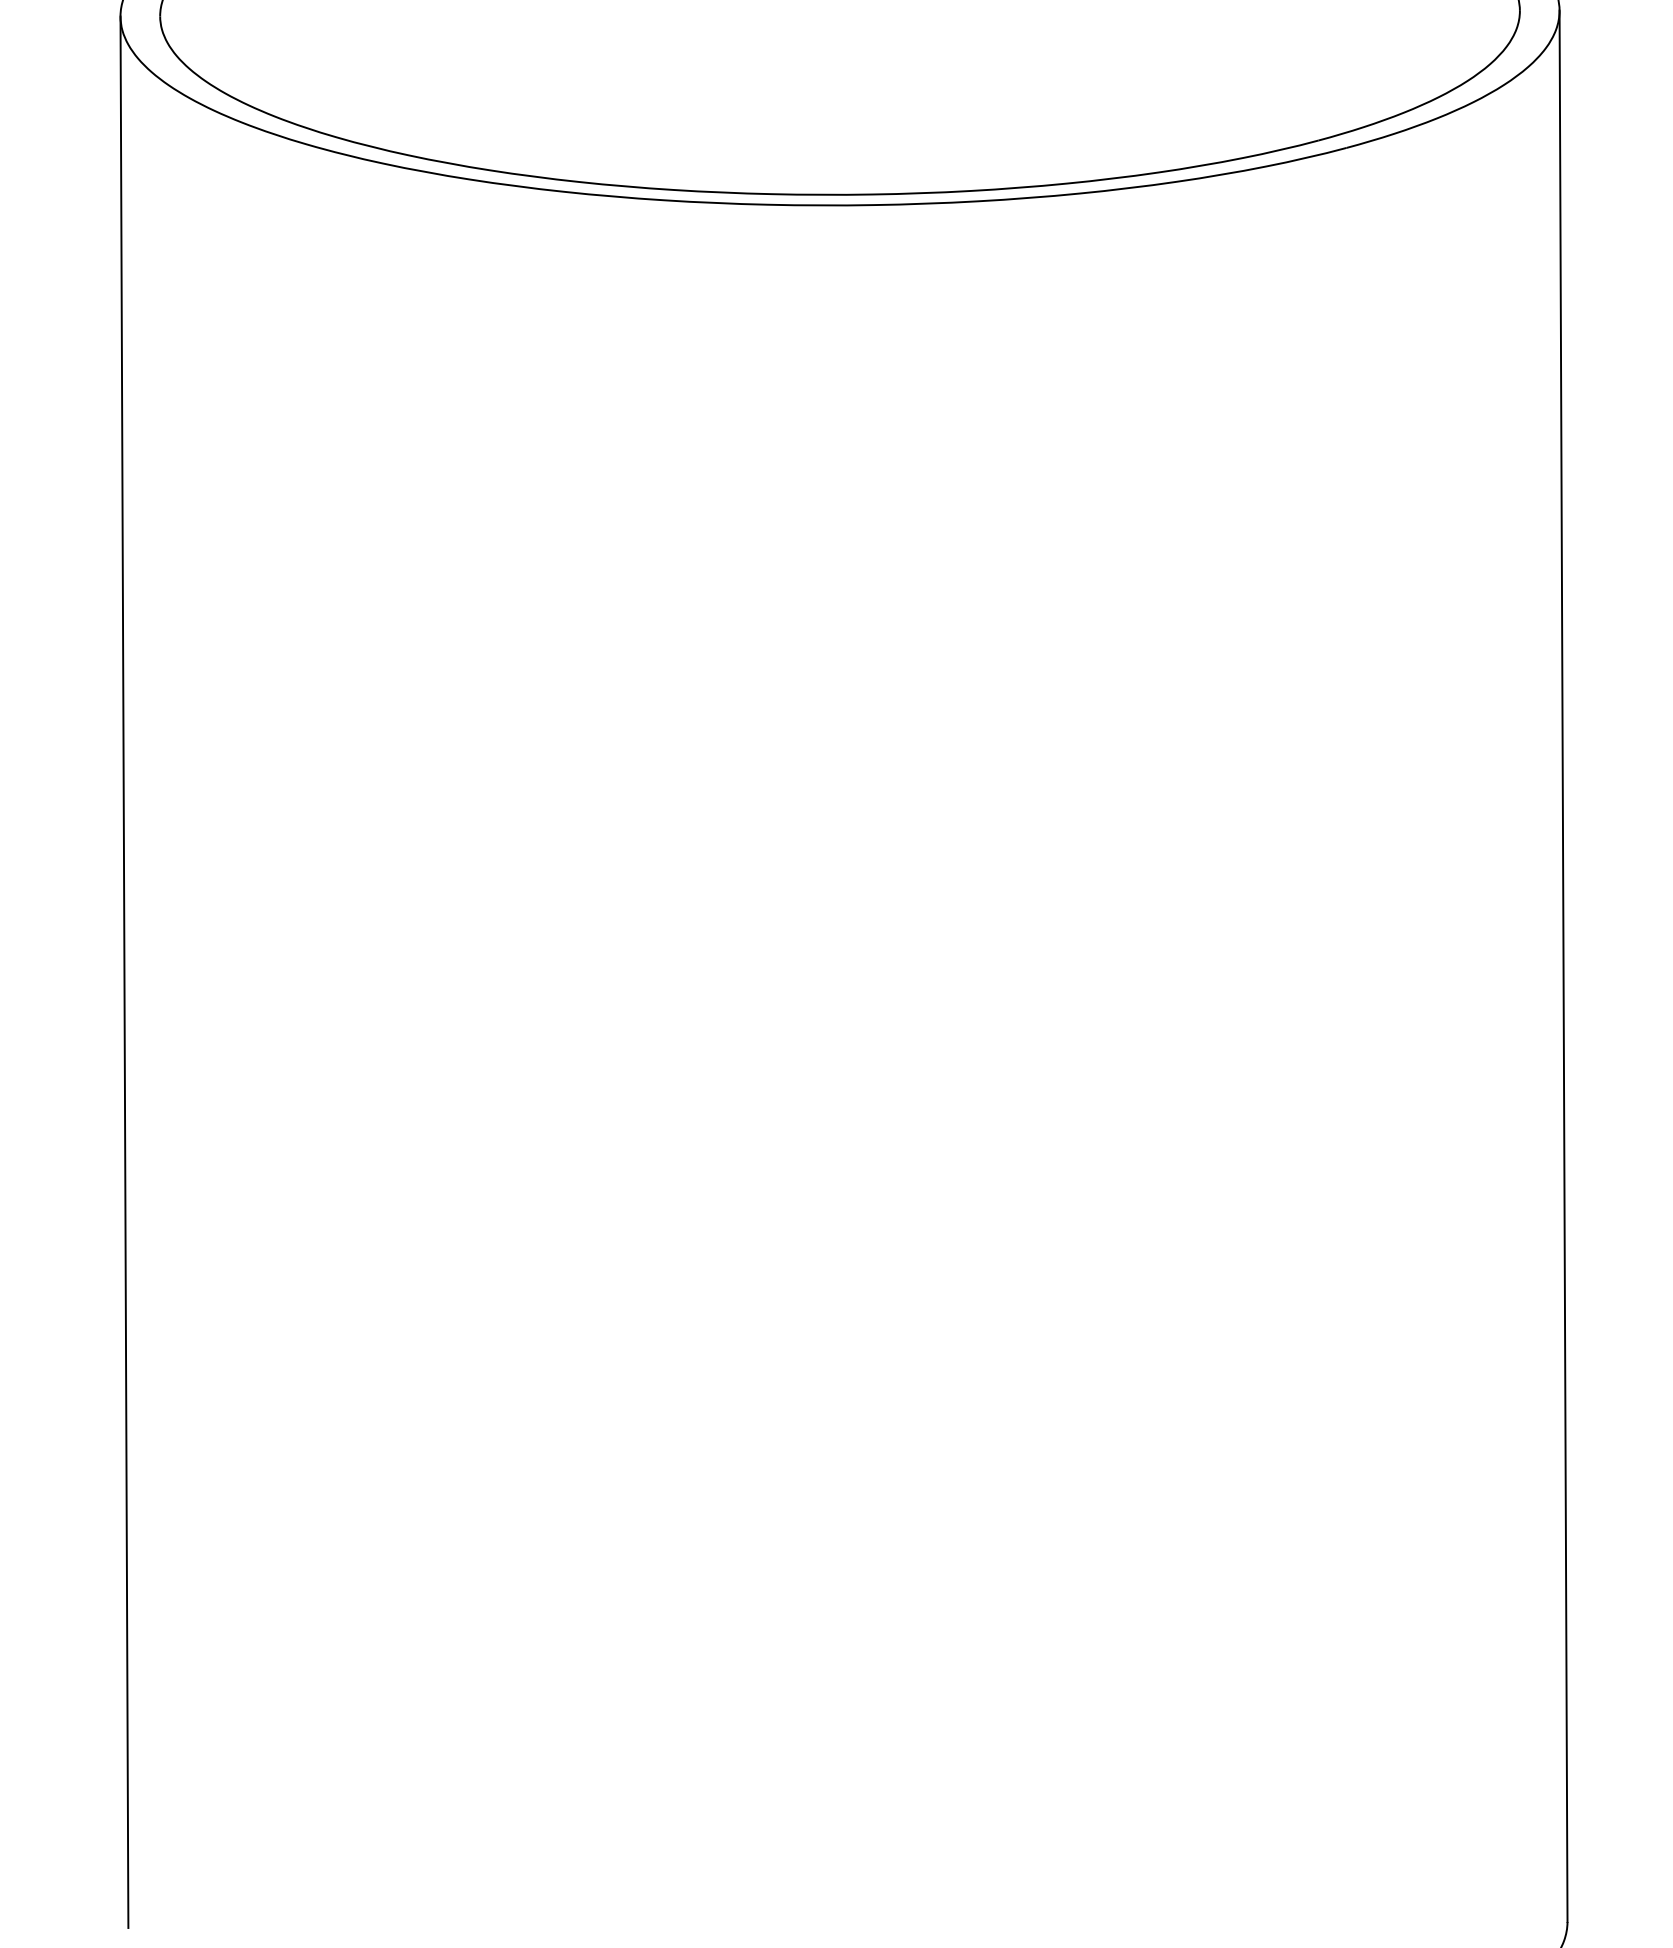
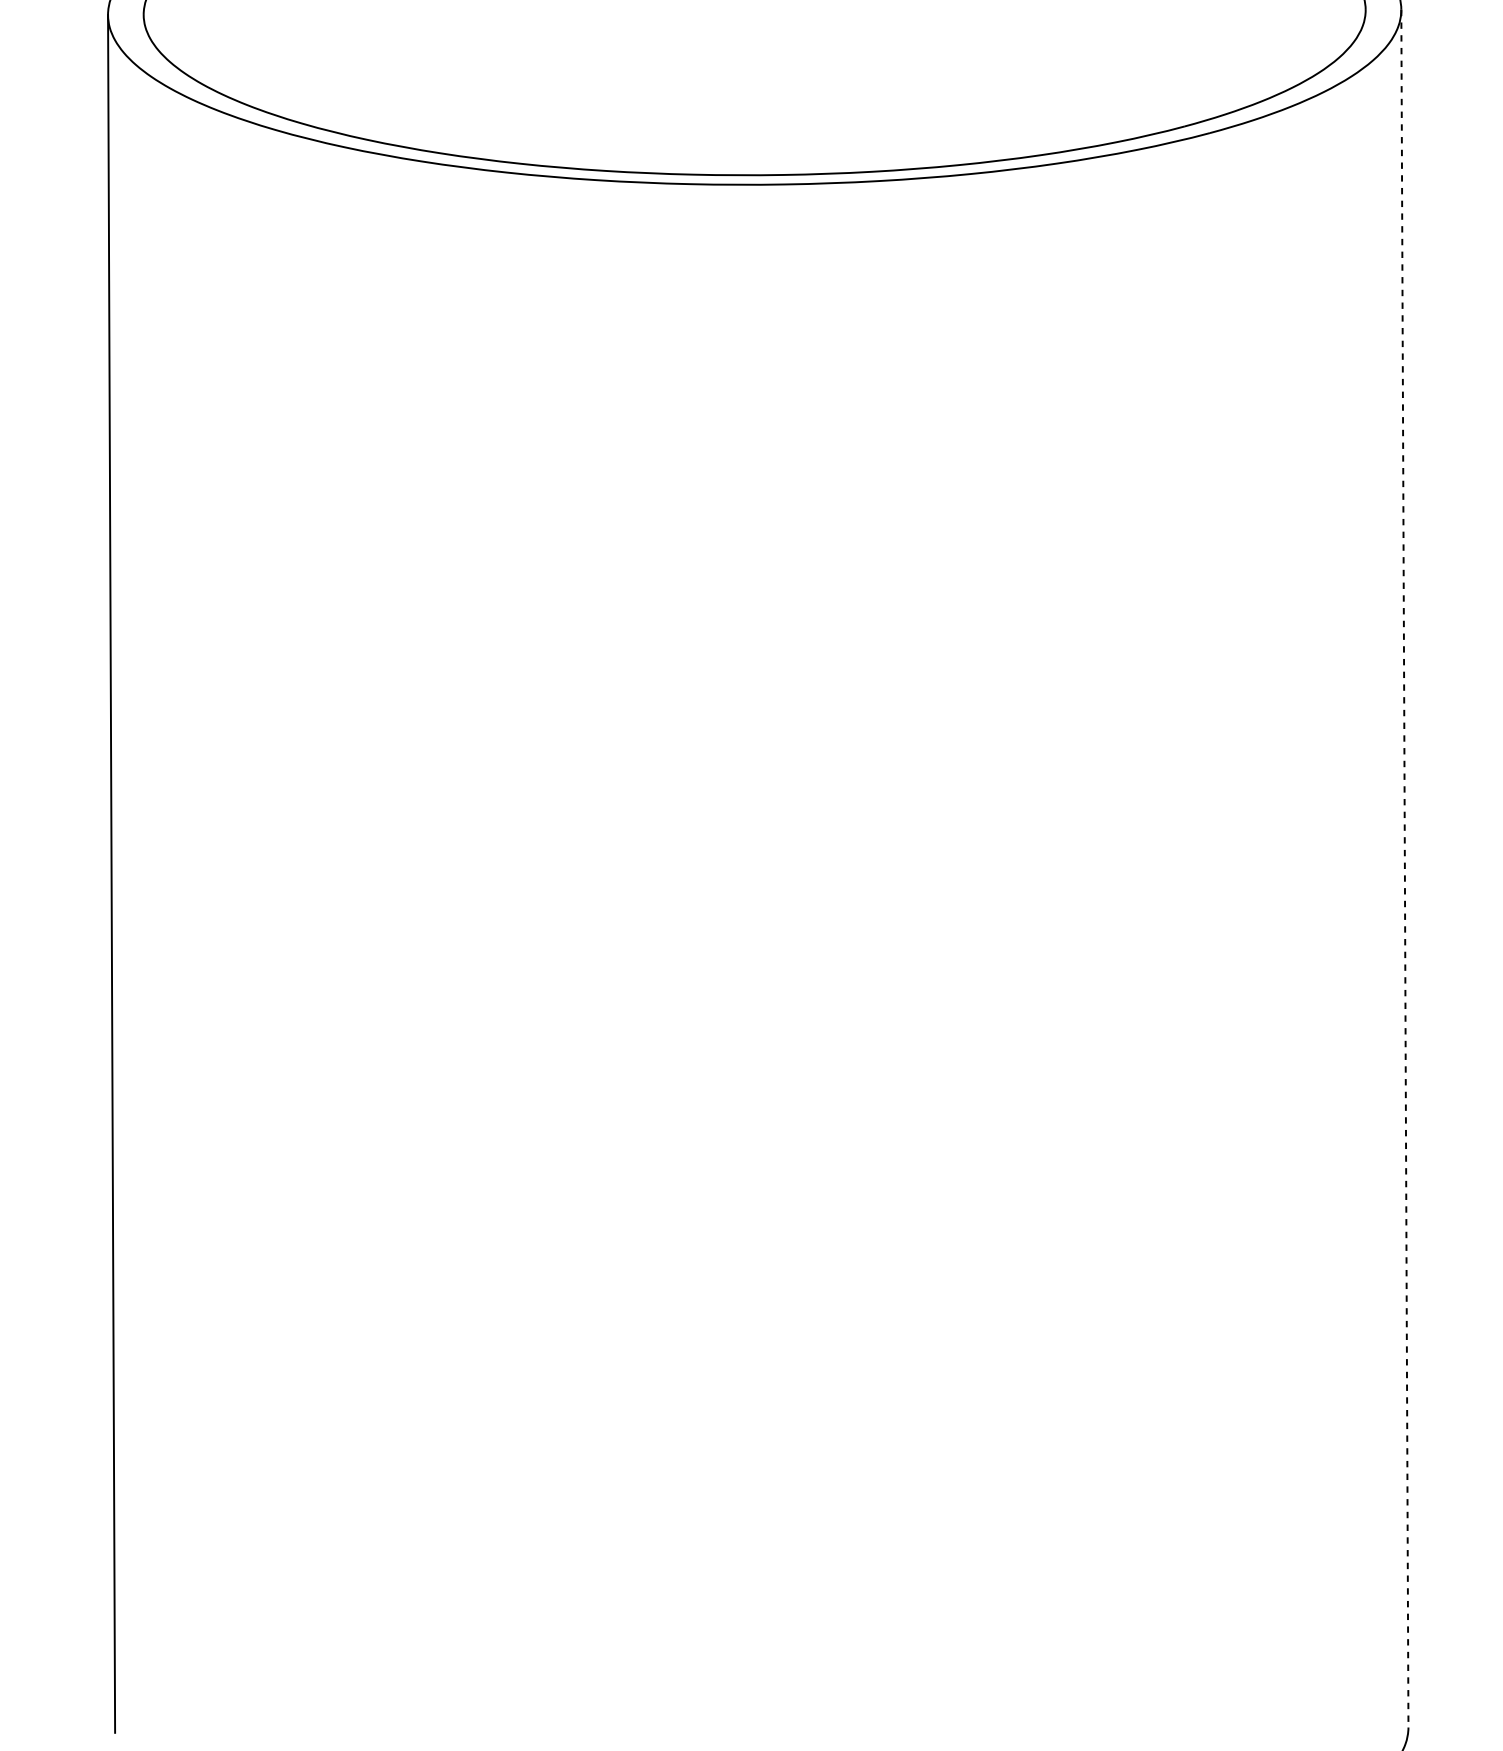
line: (1563, 966) -> (1404, 868), solid -> dashed

